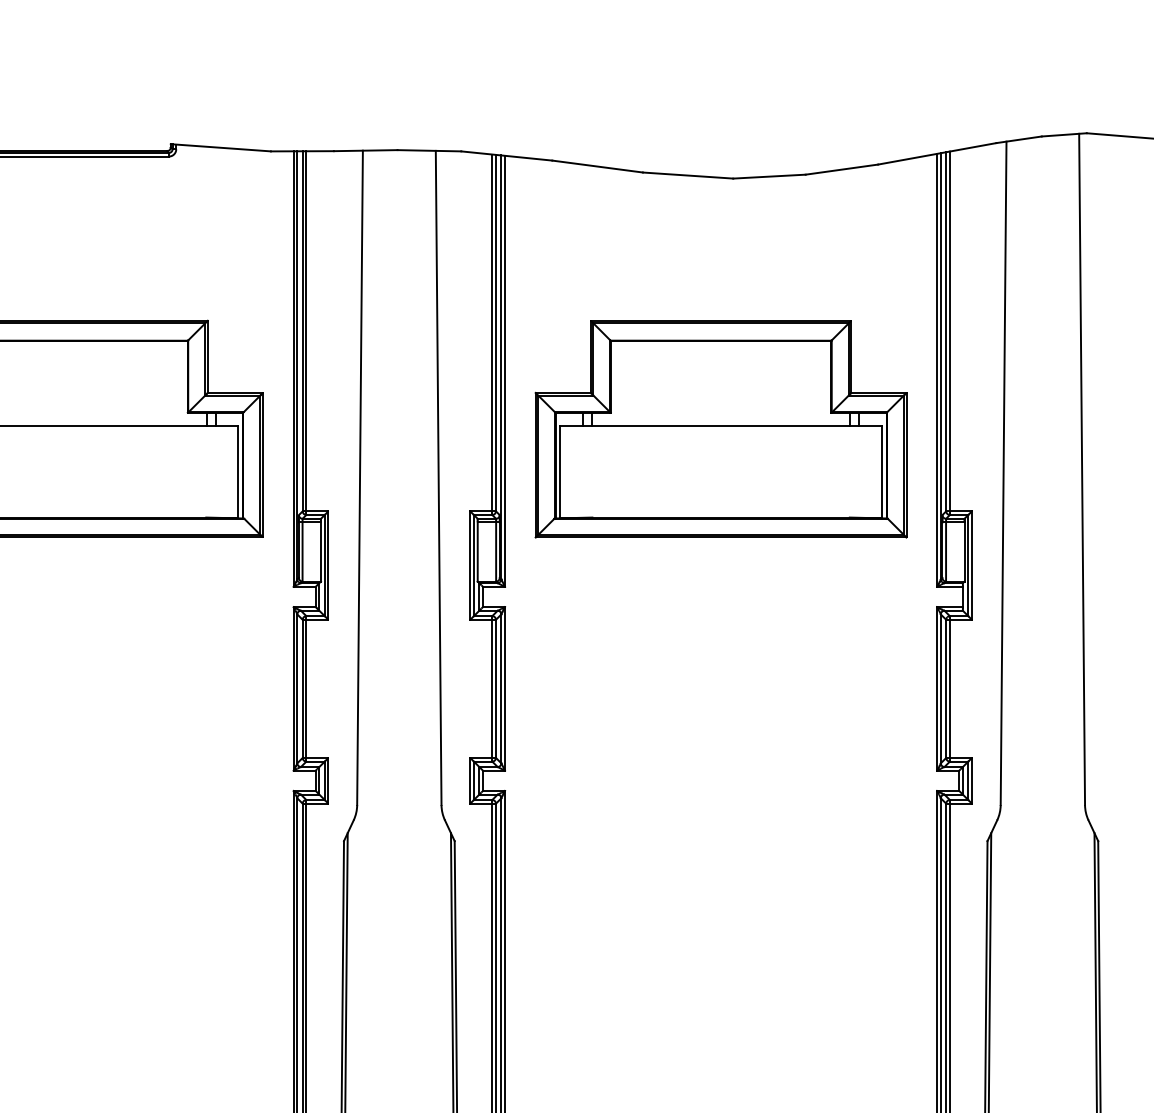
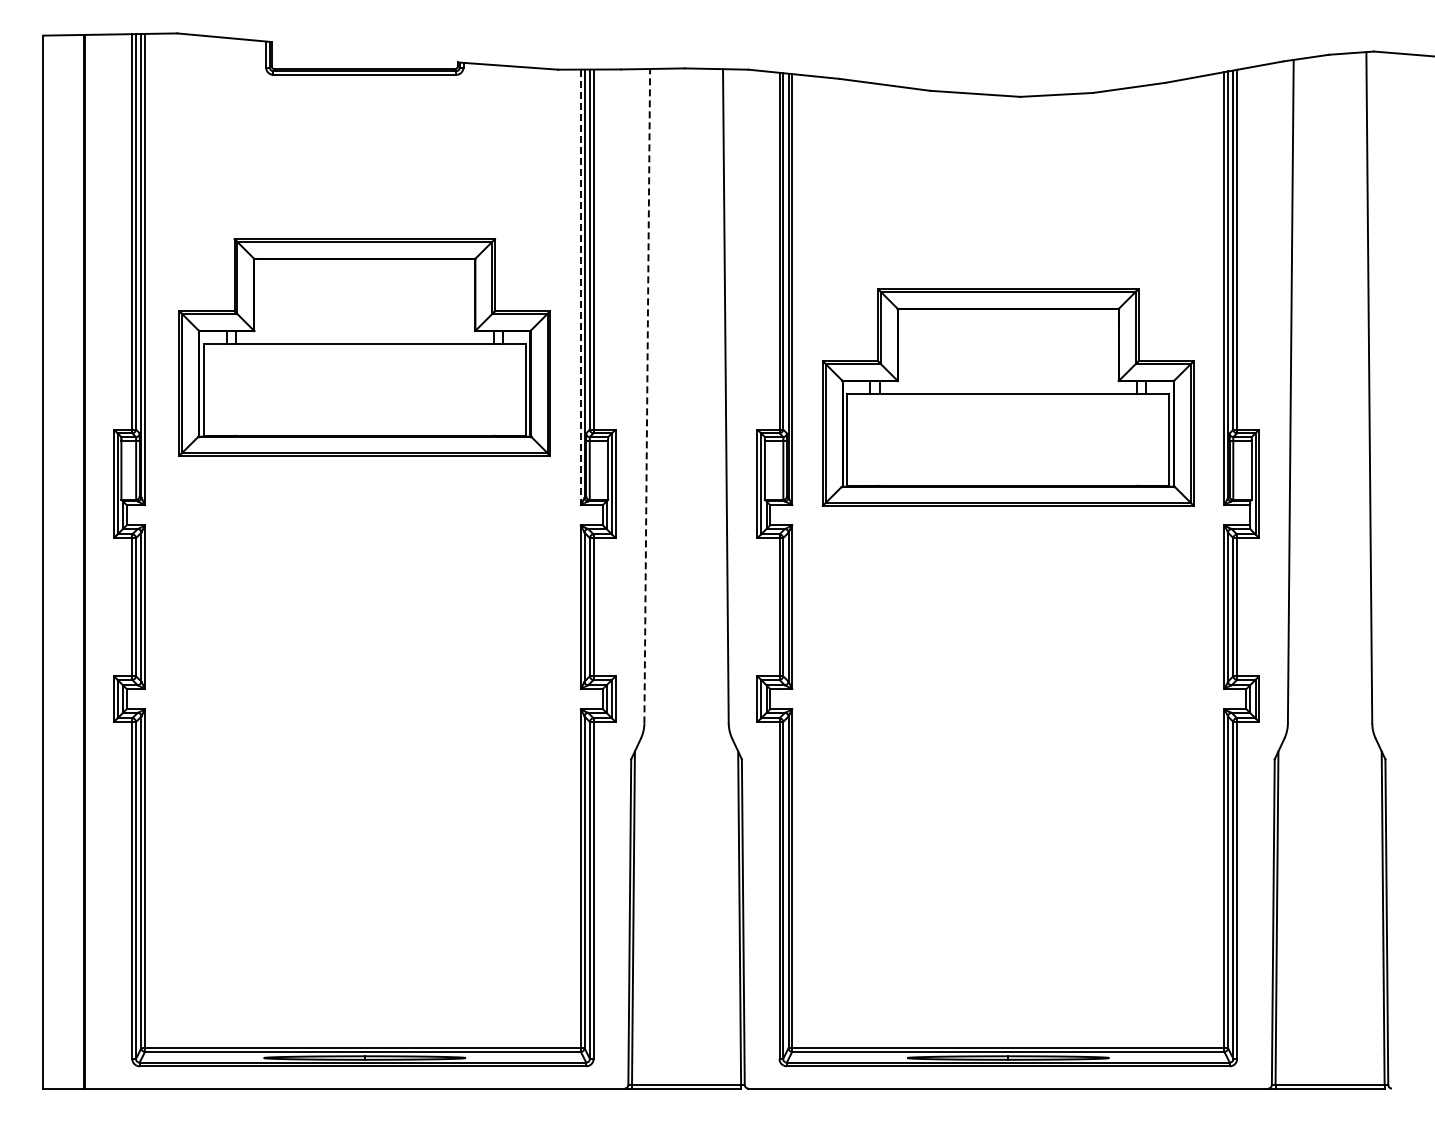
line: (293, 369) -> (580, 287), solid -> dashed
part: (720, 429) -> (1007, 397), moved
line: (360, 477) -> (647, 395), solid -> dashed

